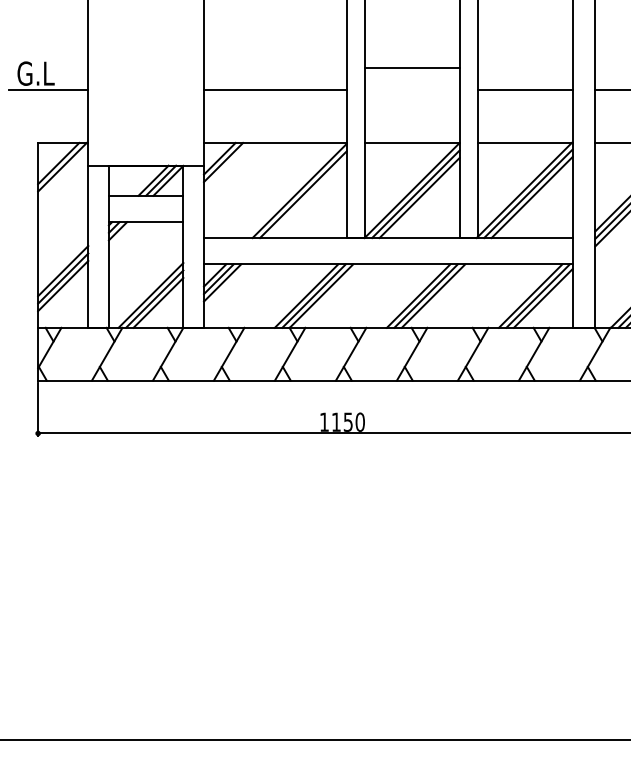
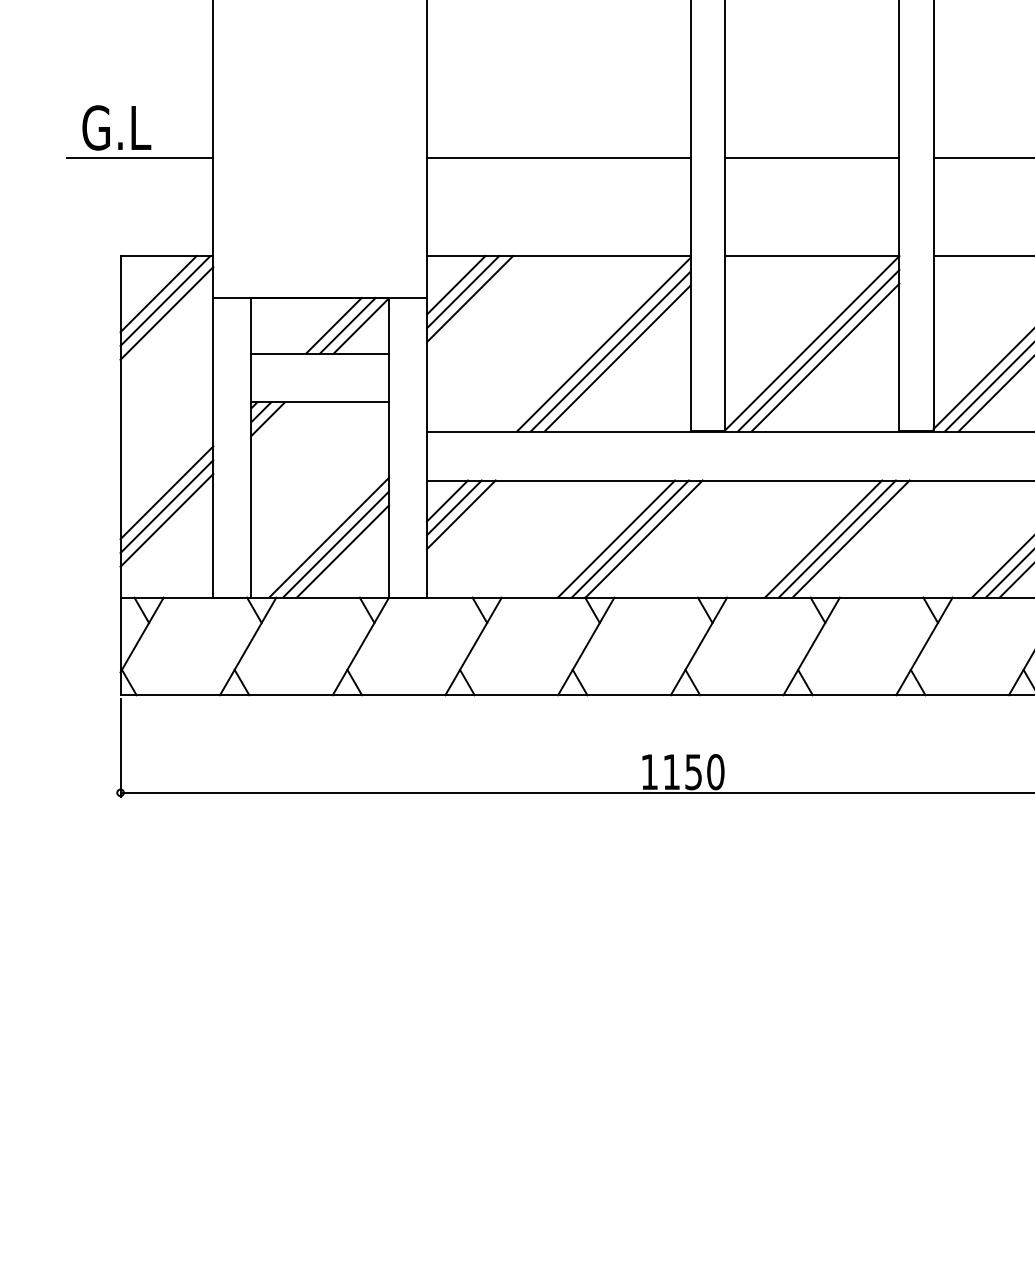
line: (412, 68) -> (812, 159), moved
line: (227, 165) -> (470, 297), added
line: (63, 173) -> (167, 312), added
line: (306, 198) -> (616, 358), added

